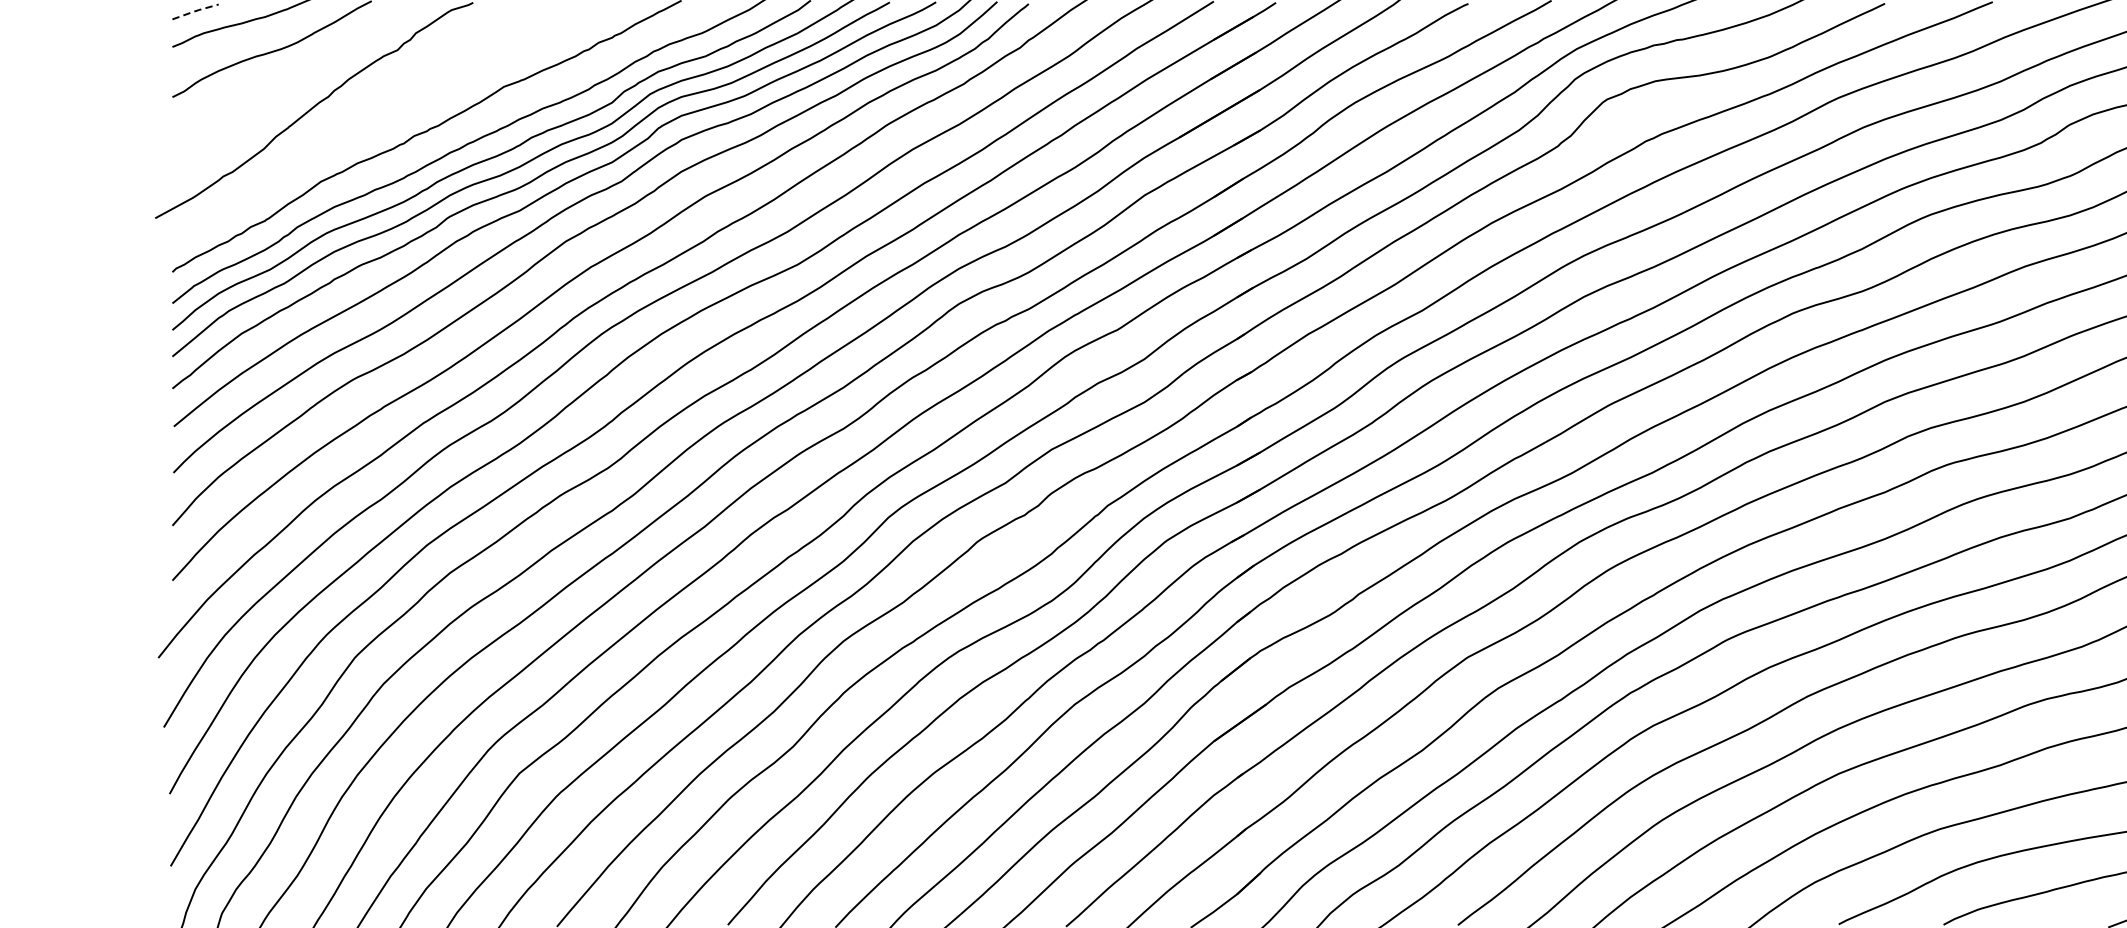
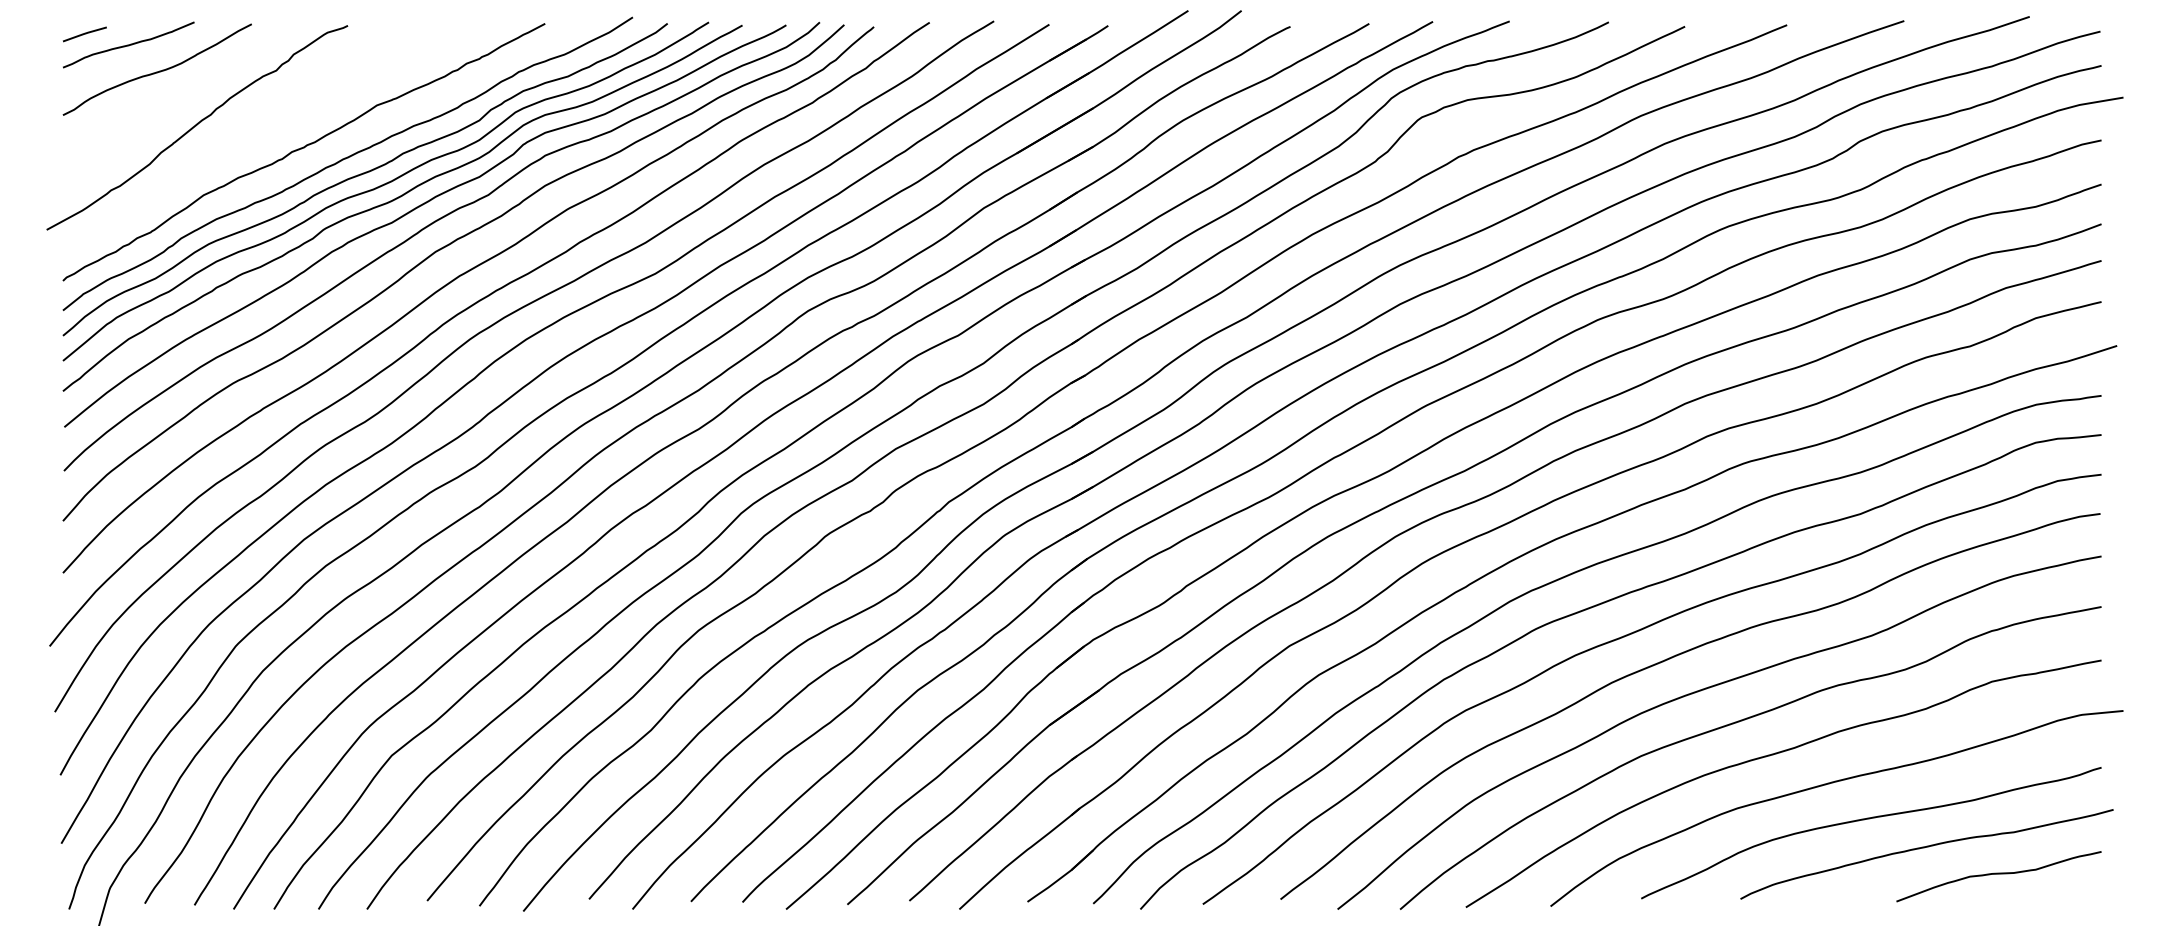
line: (195, 10) -> (84, 33), dashed -> solid

